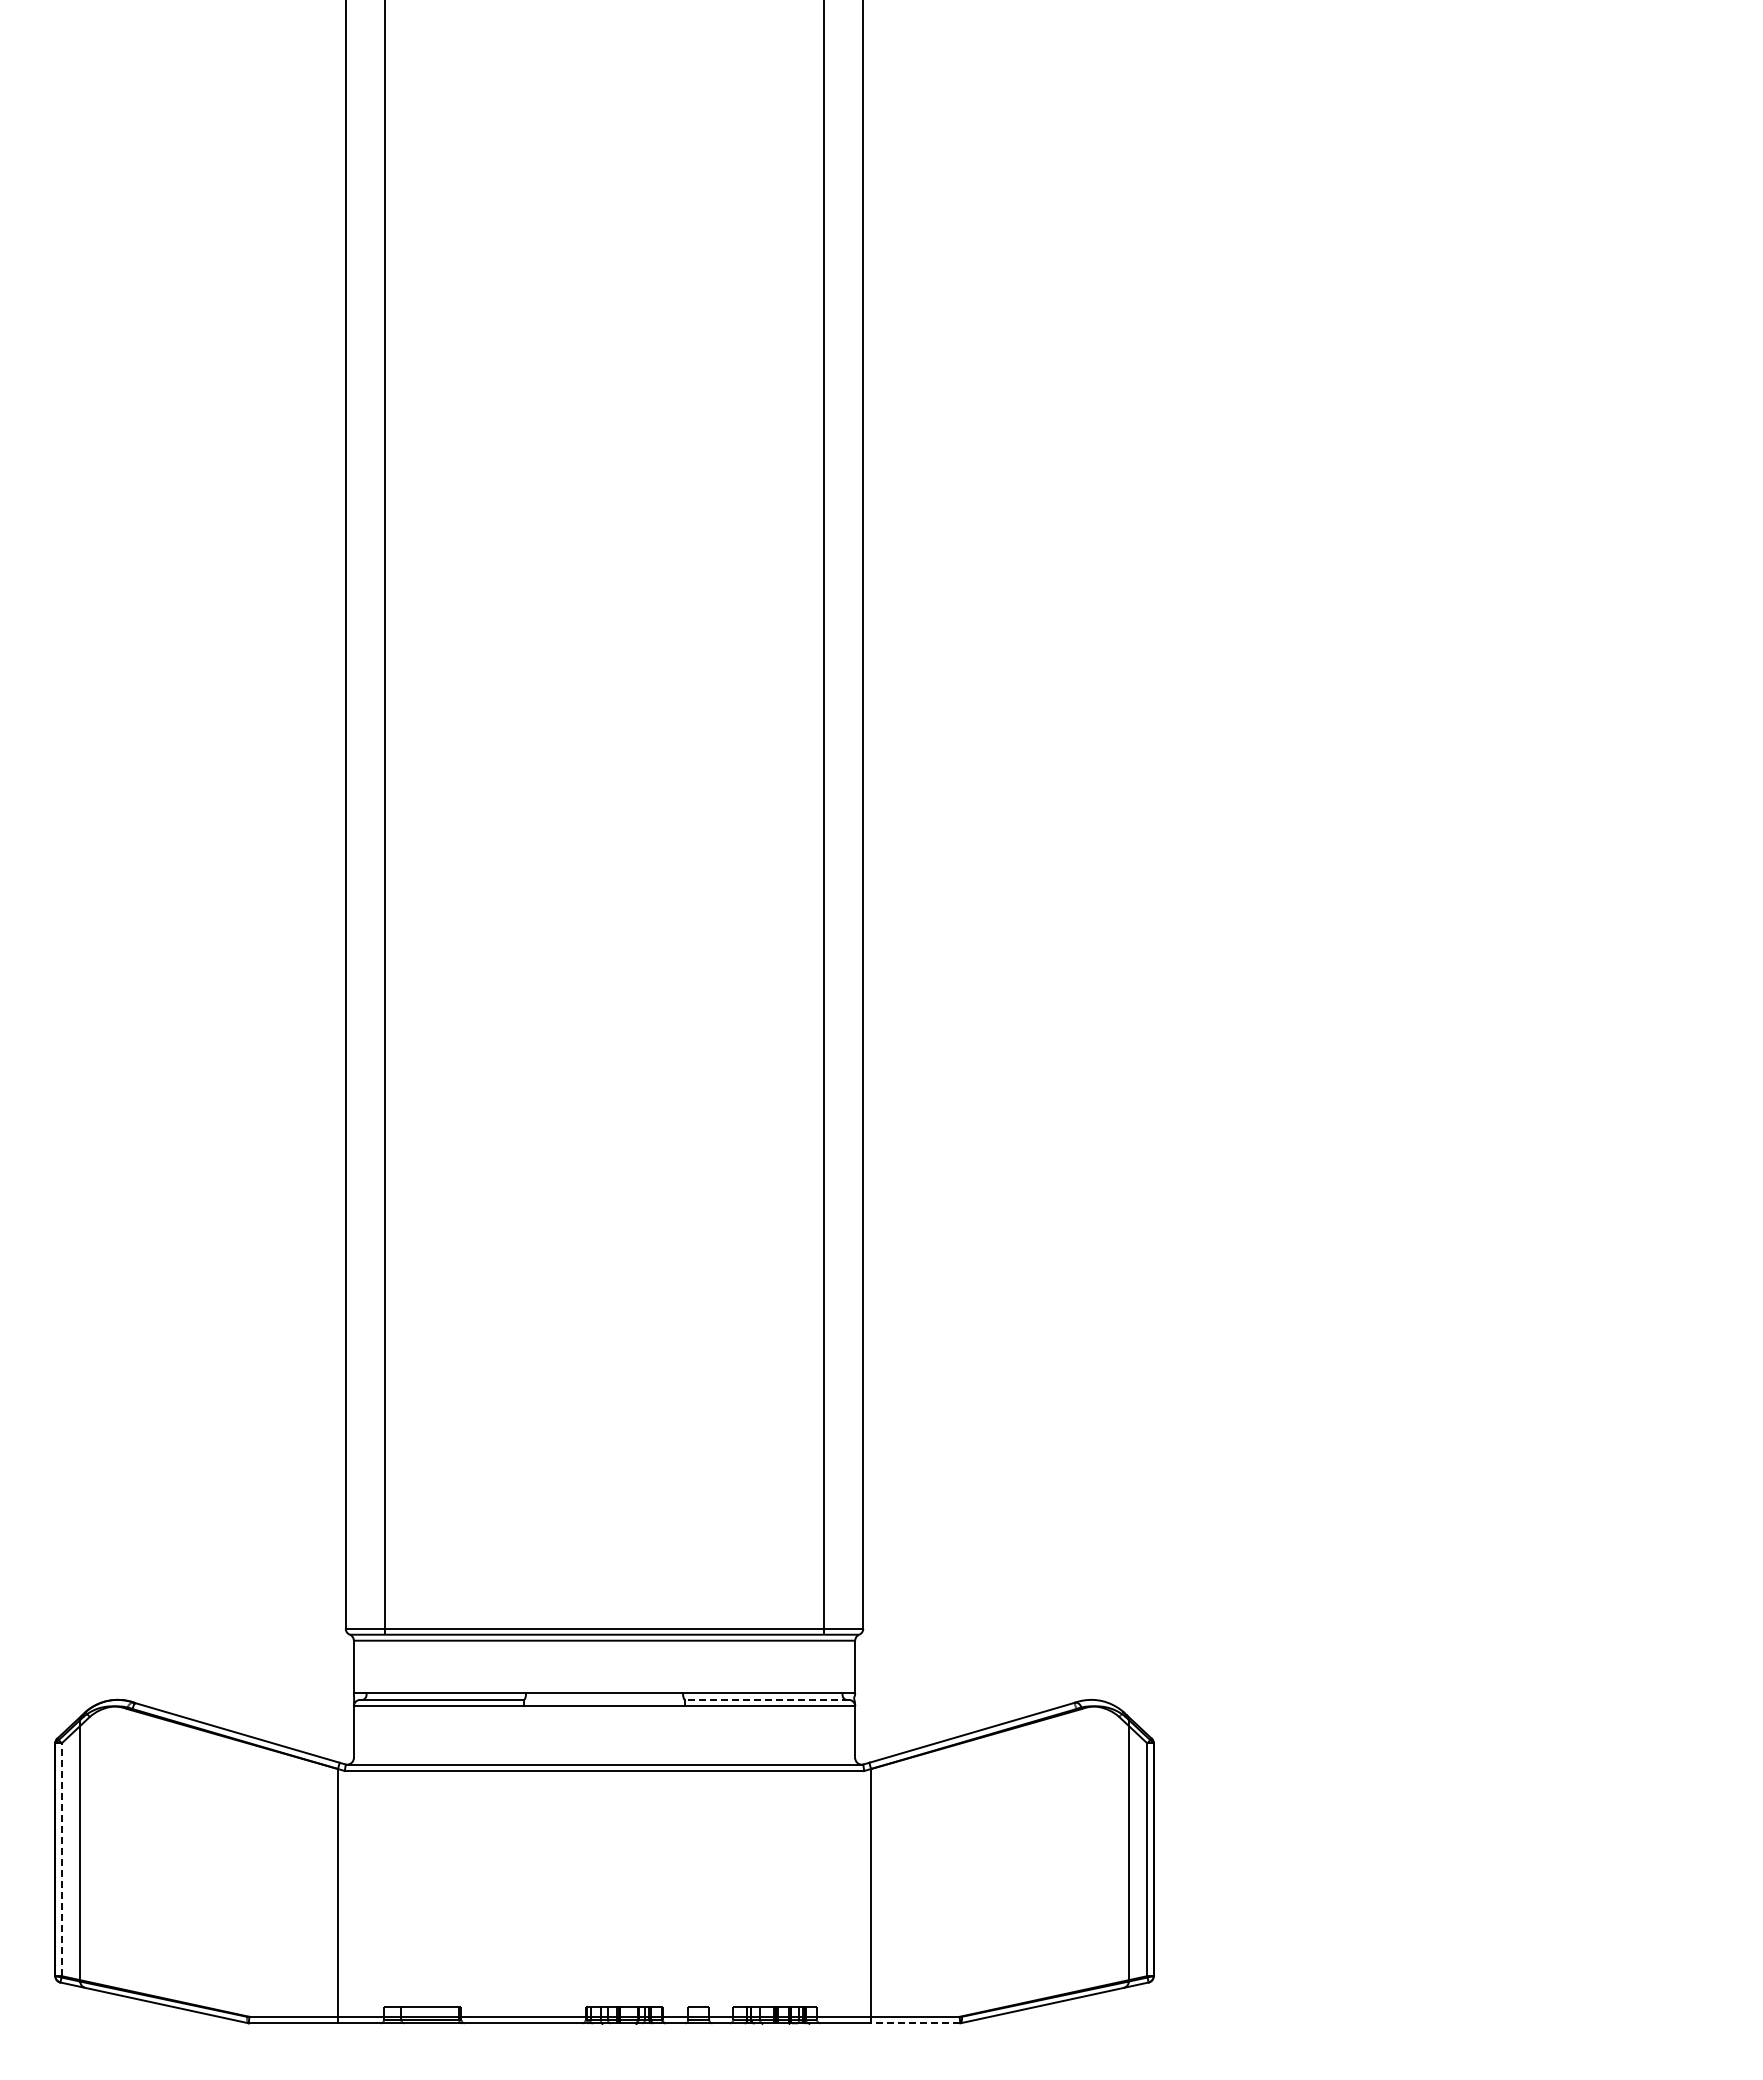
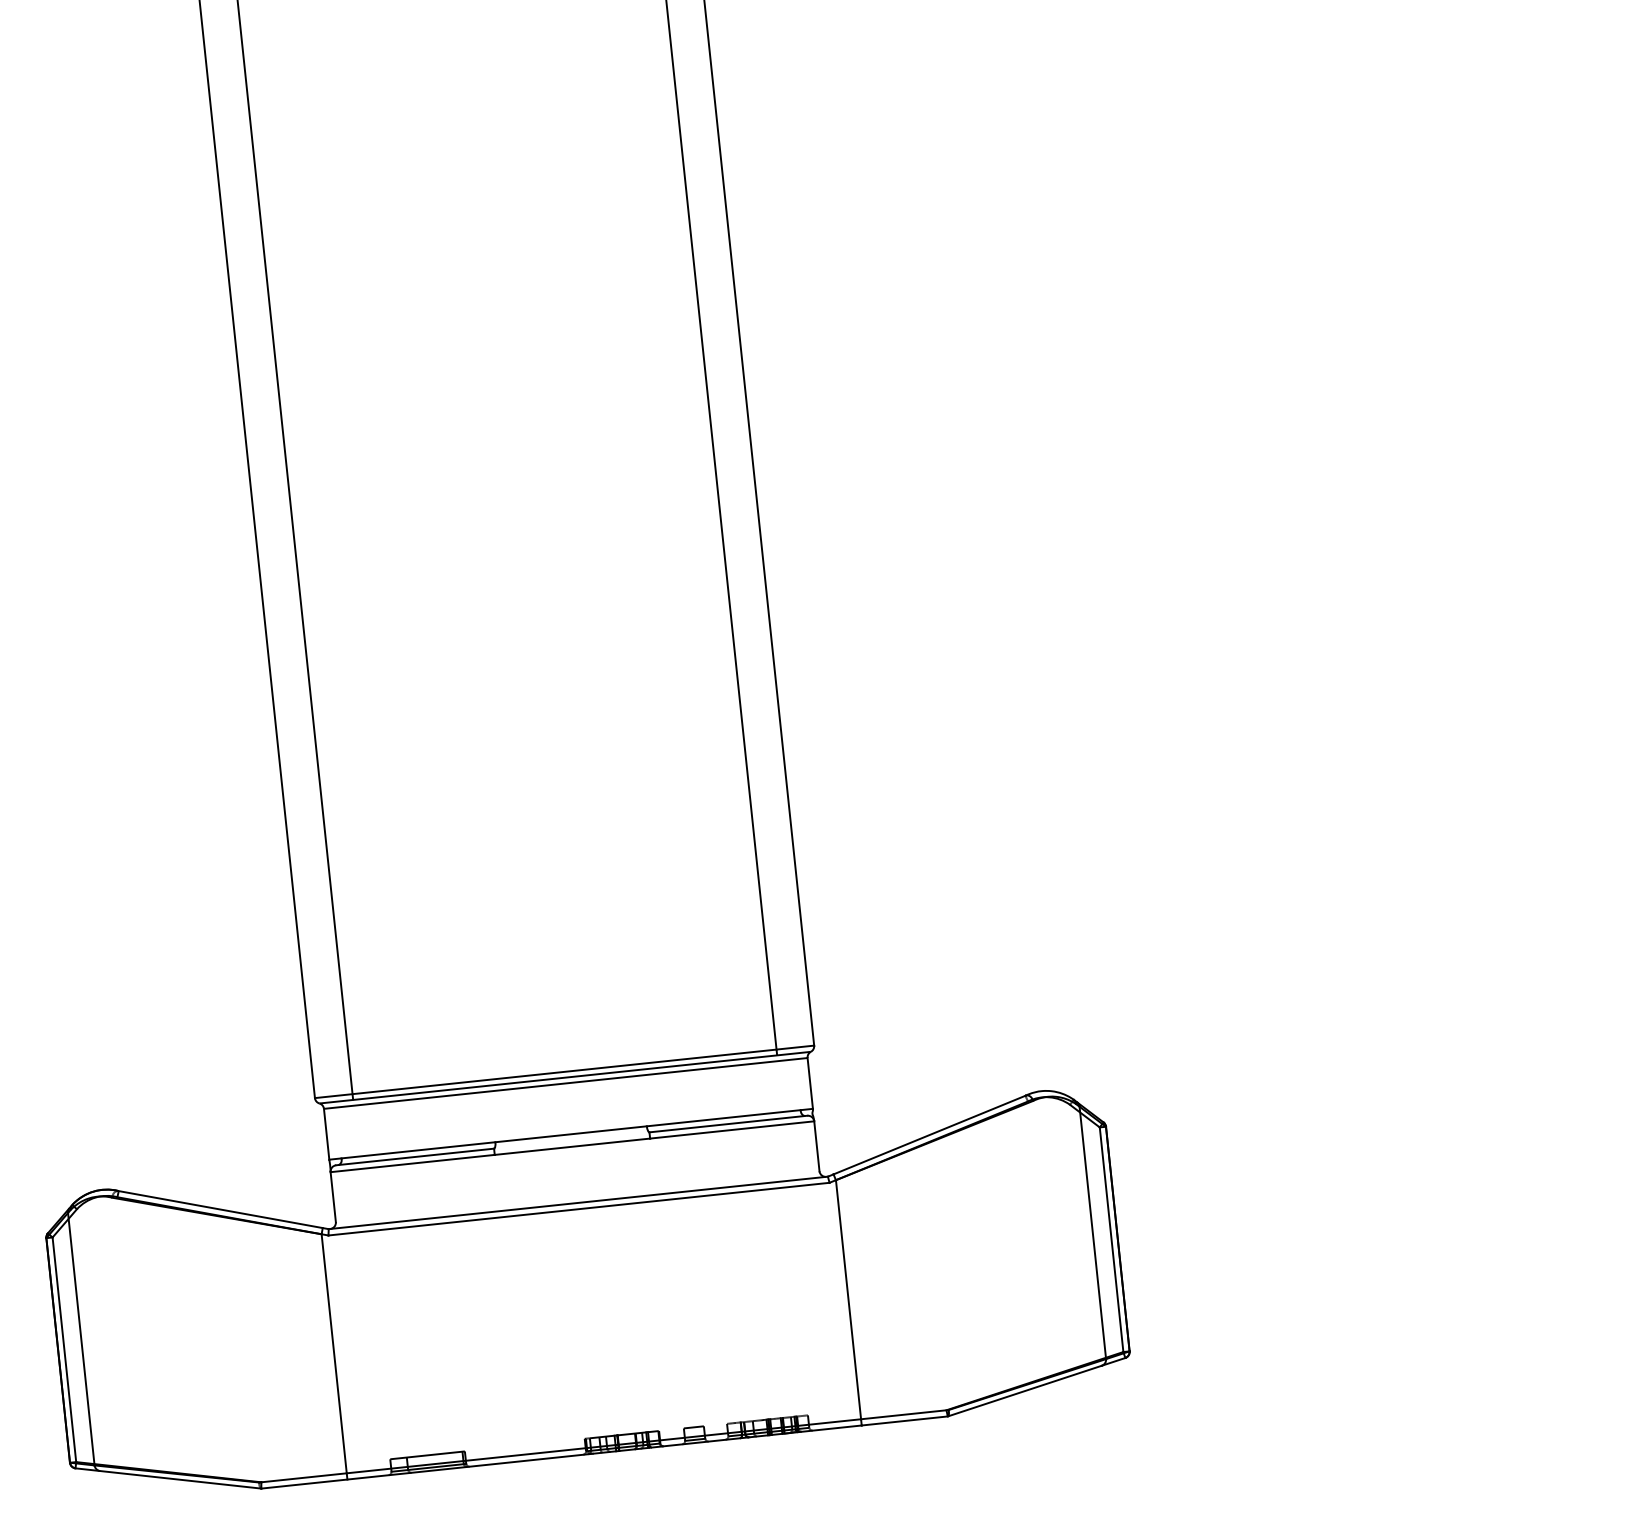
line: (766, 1699) -> (727, 1123), dashed -> solid
line: (61, 1859) -> (64, 1349), dashed -> solid
line: (915, 2023) -> (904, 1421), dashed -> solid

